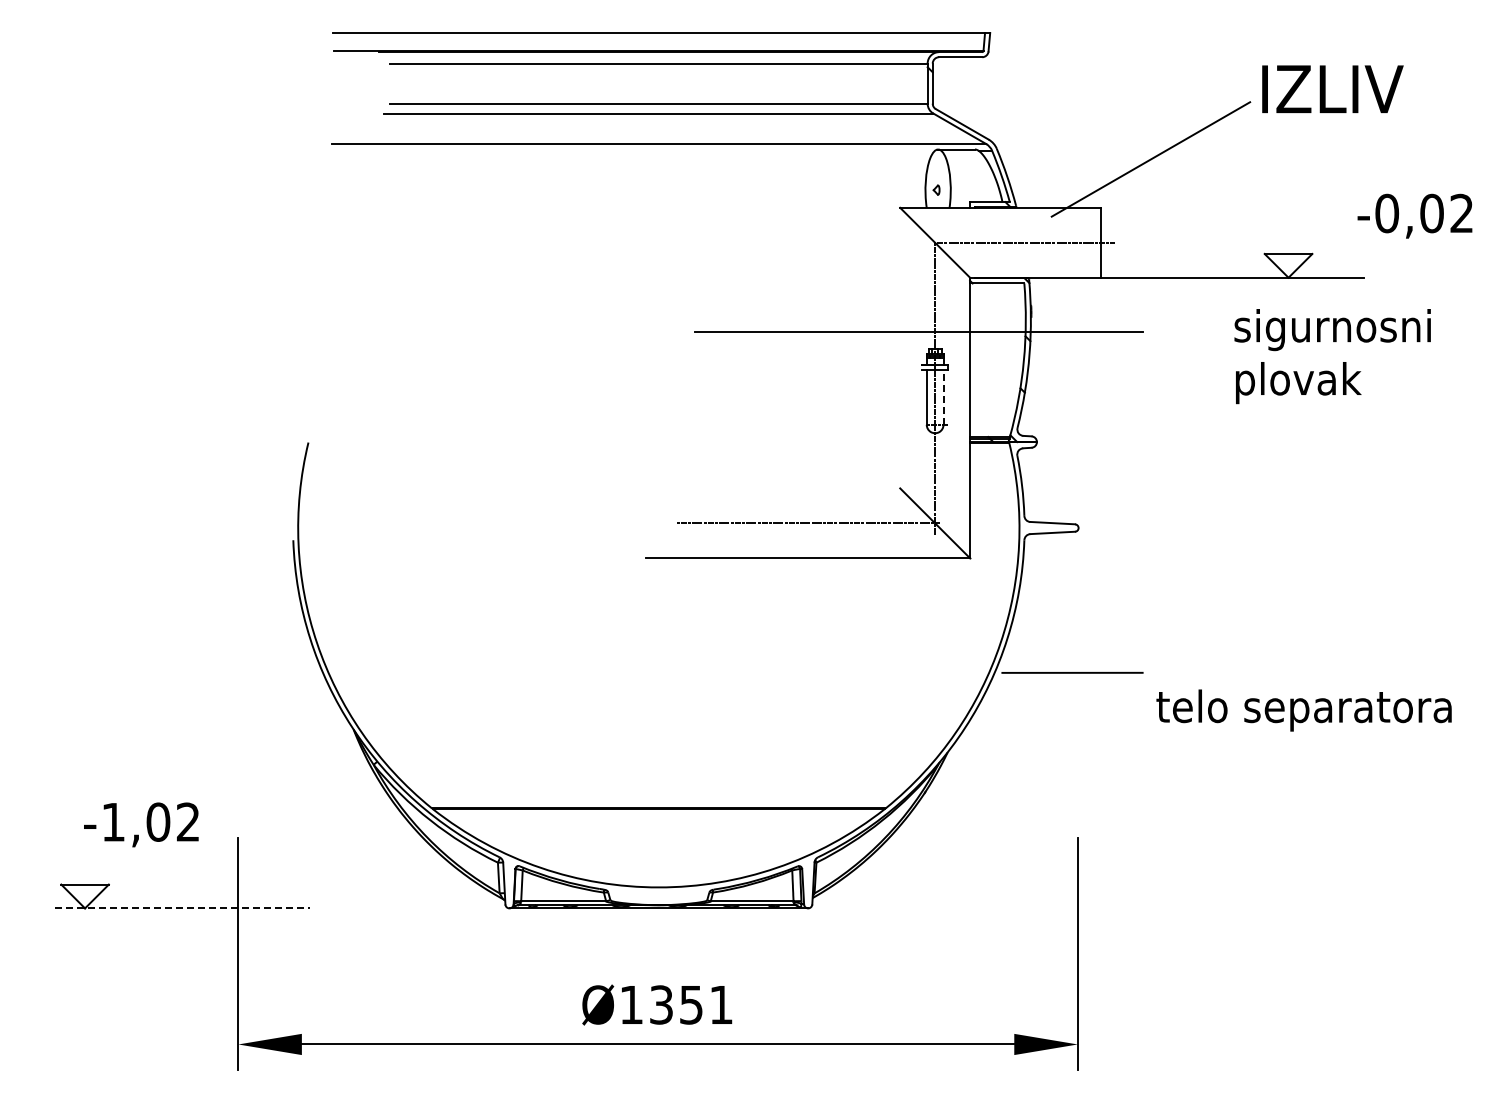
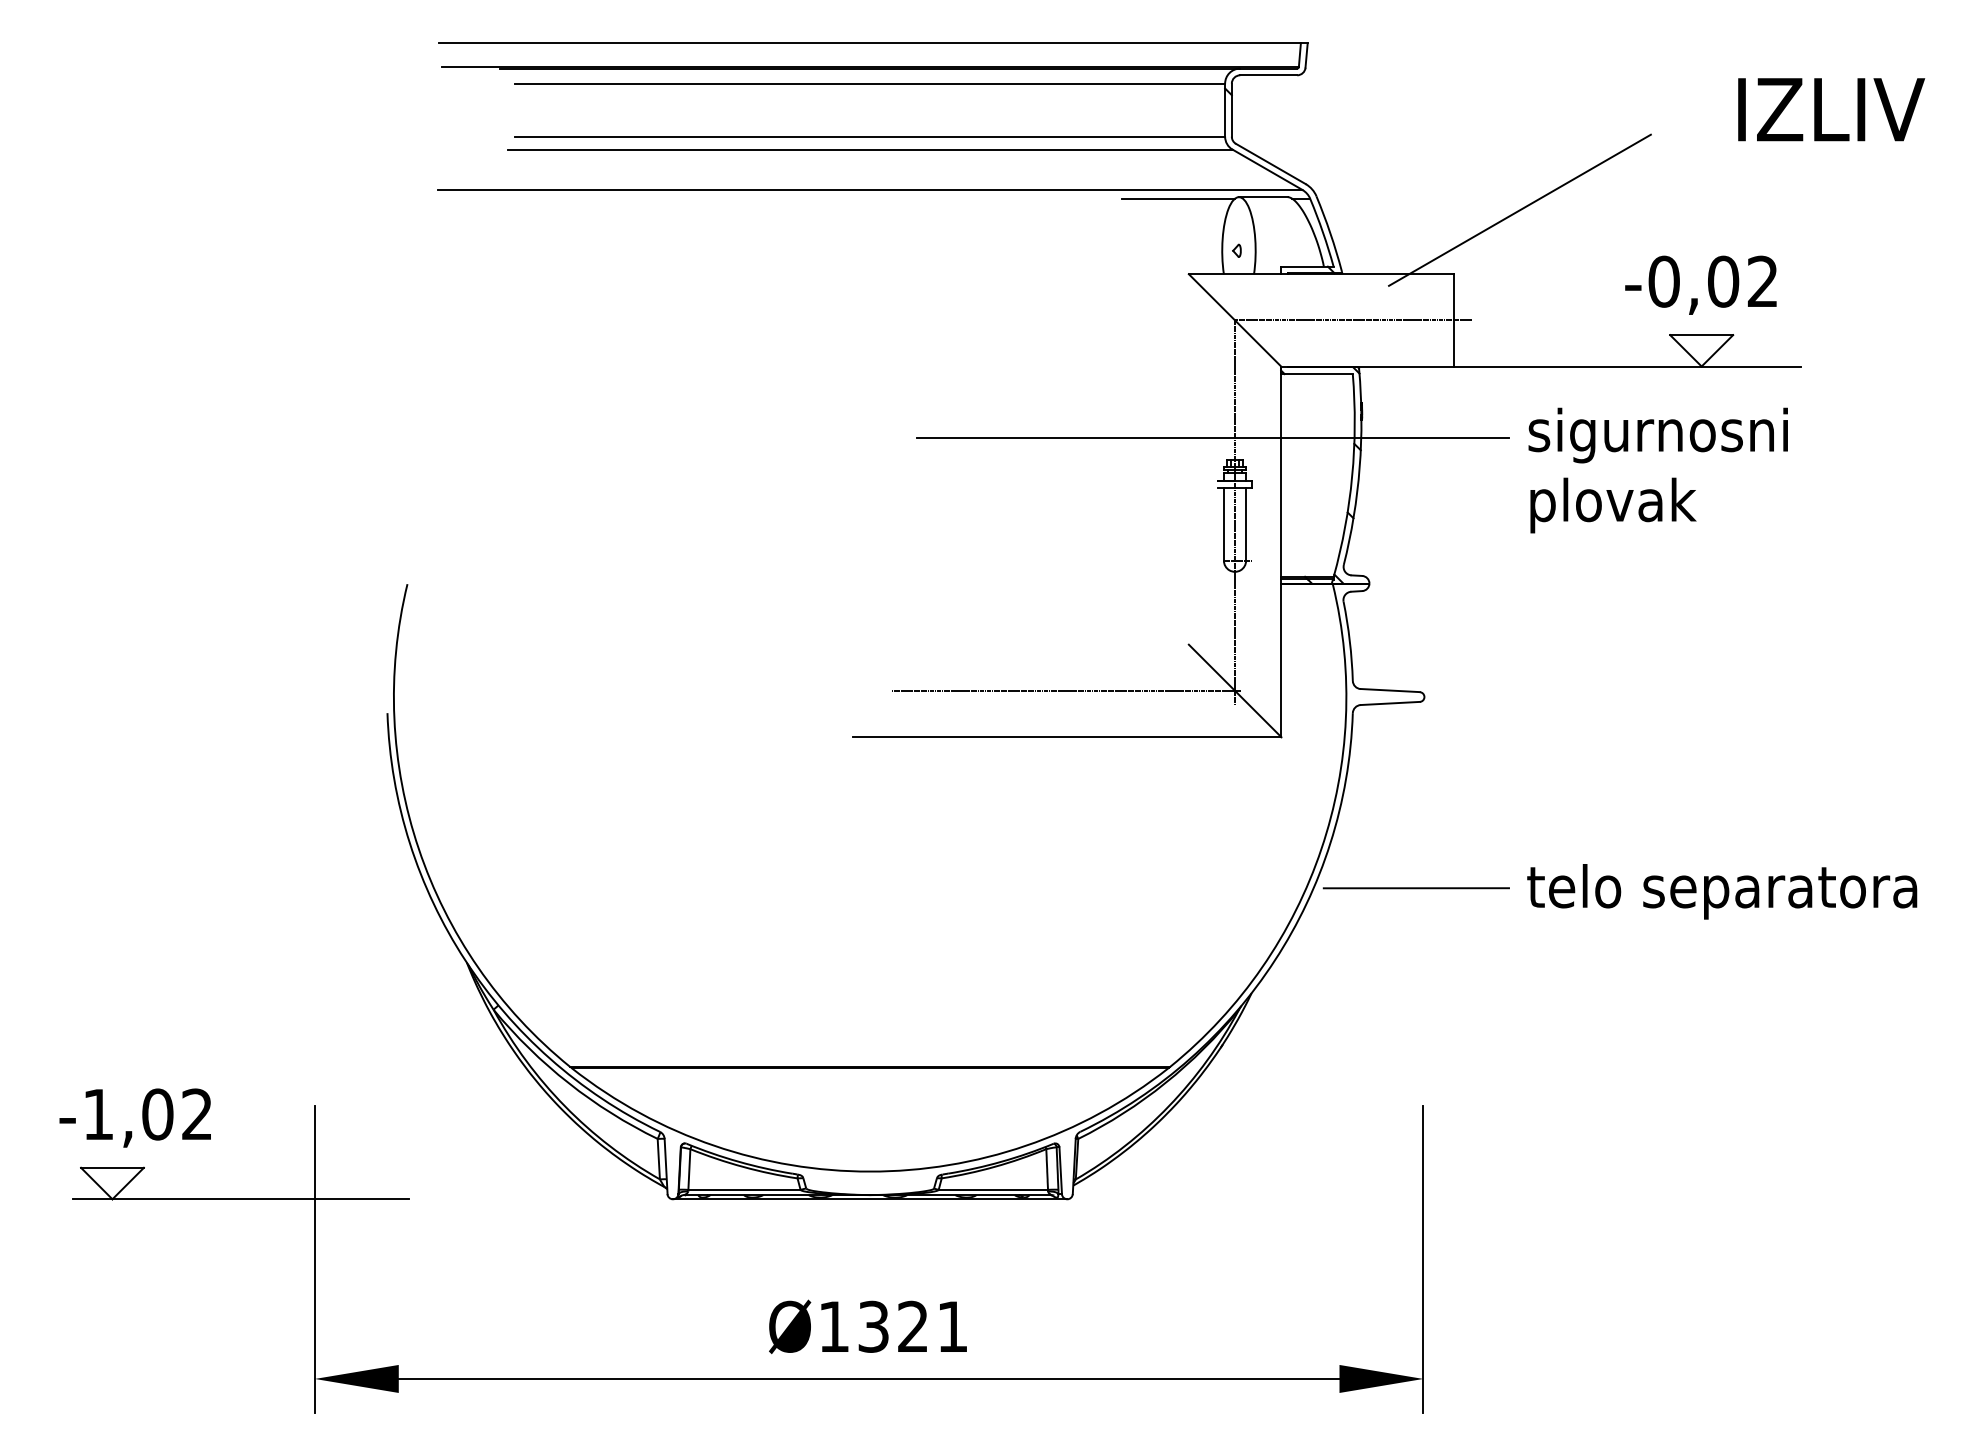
text: (1332, 88) -> (1831, 108), moved
line: (891, 150) -> (1177, 198), added
text: (1414, 215) -> (1700, 284), moved
text: (1332, 356) -> (1658, 470), moved
line: (943, 397) -> (1246, 524), dashed -> solid
text: (1303, 710) -> (1721, 891), moved
text: (141, 824) -> (135, 1117), moved
line: (182, 908) -> (241, 1199), dashed -> solid
text: (691, 1004) -> (913, 1326), Ø1351 -> Ø1321

